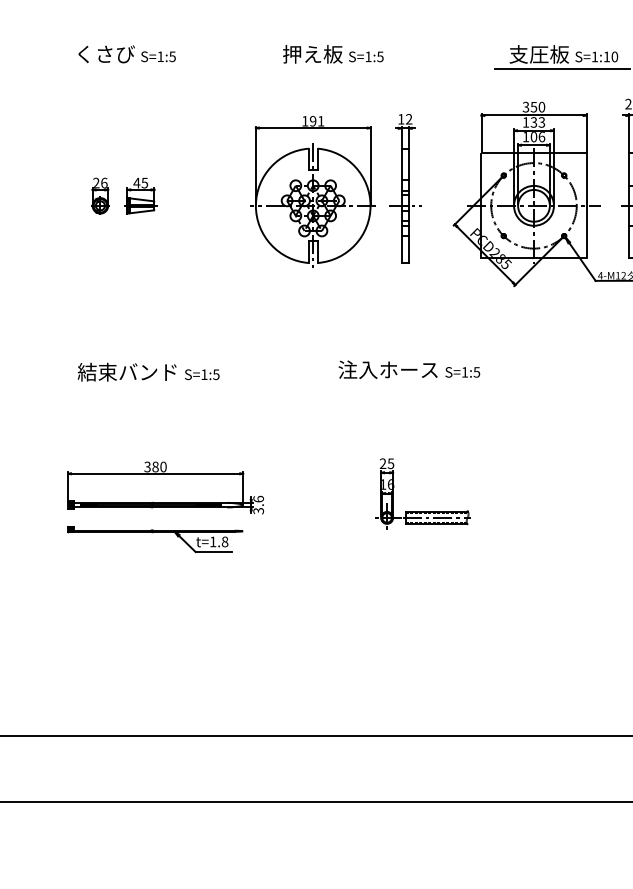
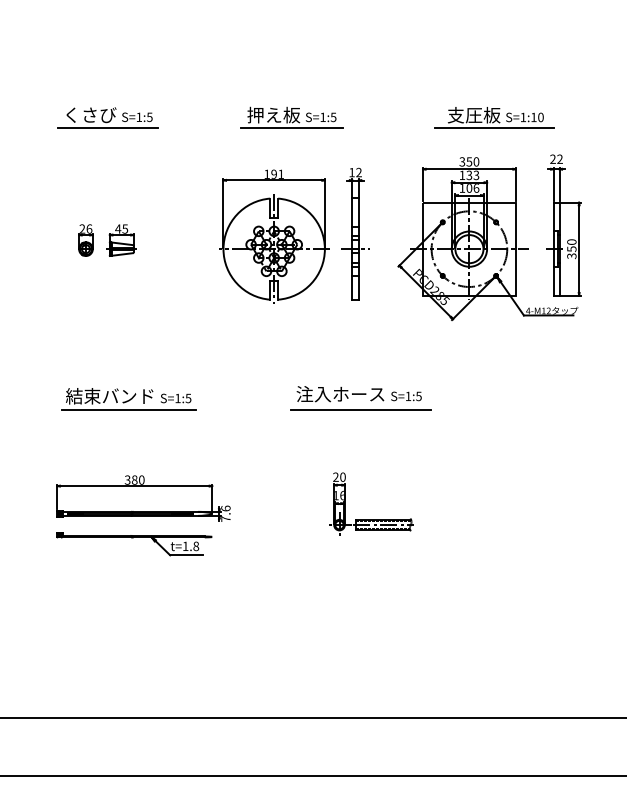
line: (125, 69) -> (108, 128), added
line: (332, 69) -> (291, 128), added
line: (148, 387) -> (128, 409), added
line: (410, 387) -> (360, 409), added
text: (390, 462) -> (342, 476), 25 -> 20
text: (258, 510) -> (225, 518), 3.6 -> 7.6

